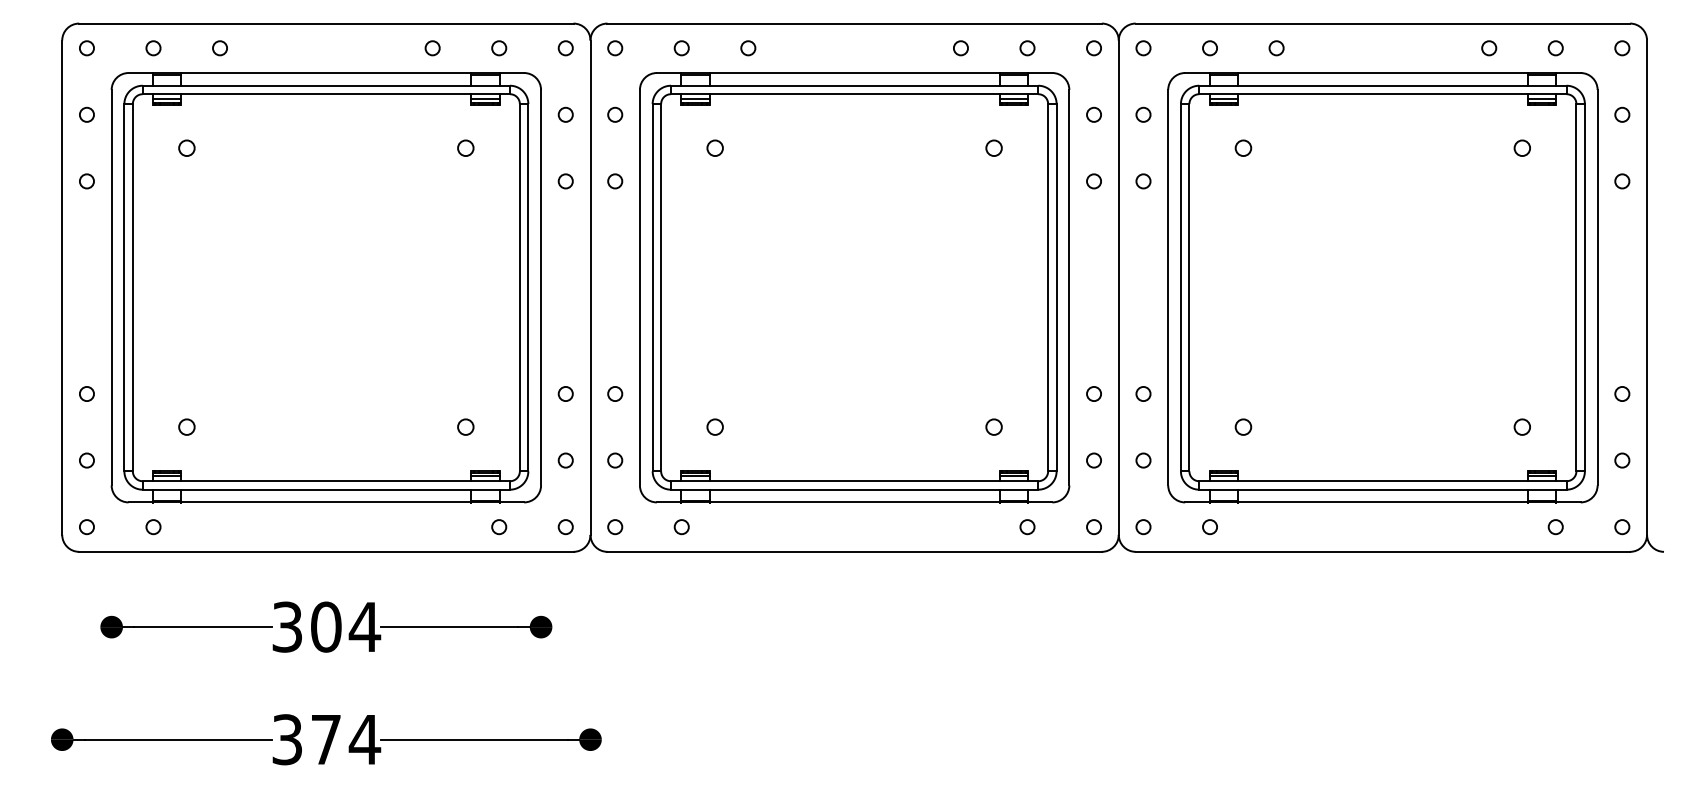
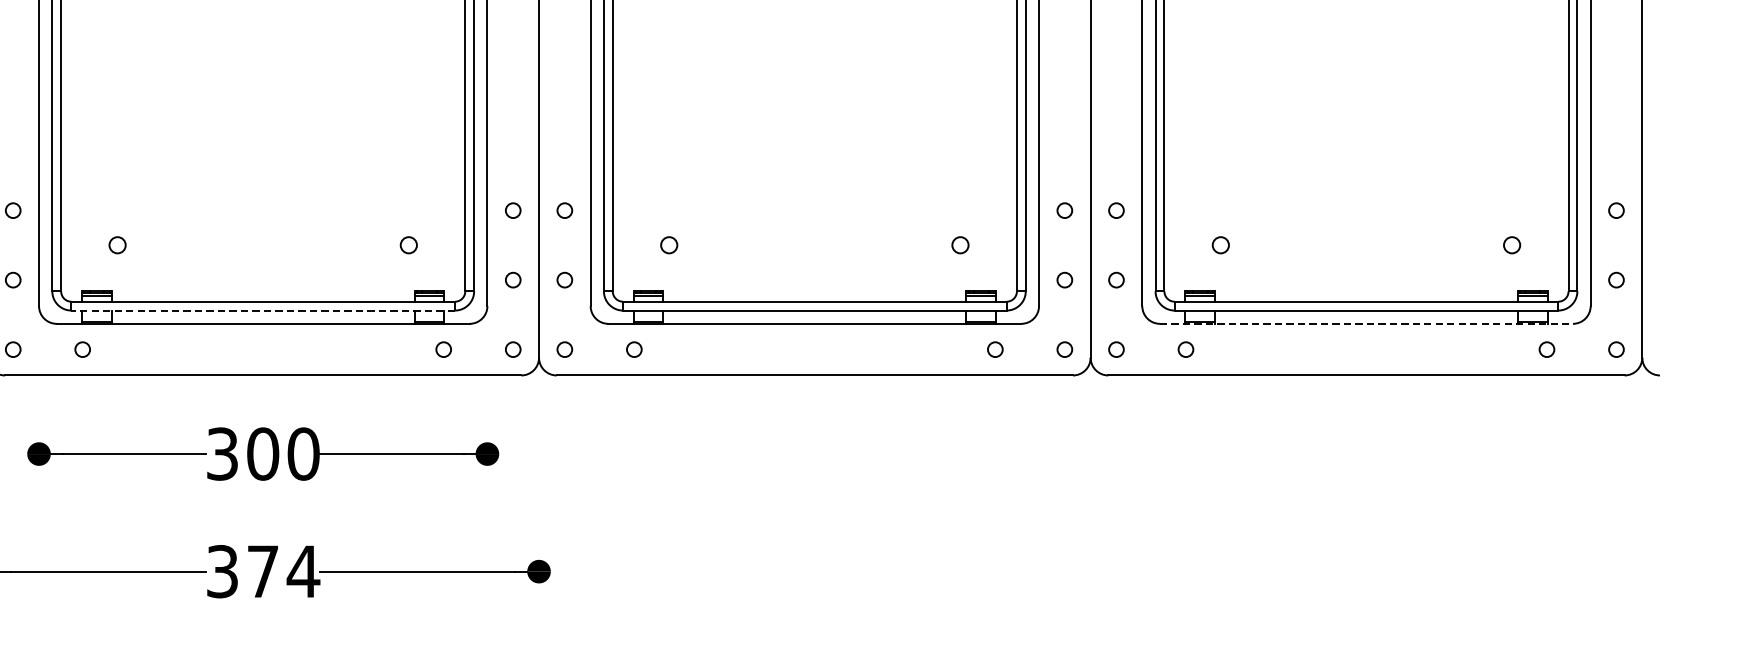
line: (326, 489) -> (263, 310), solid -> dashed
line: (1382, 502) -> (1366, 323), solid -> dashed
text: (364, 626) -> (303, 453), 304 -> 300

